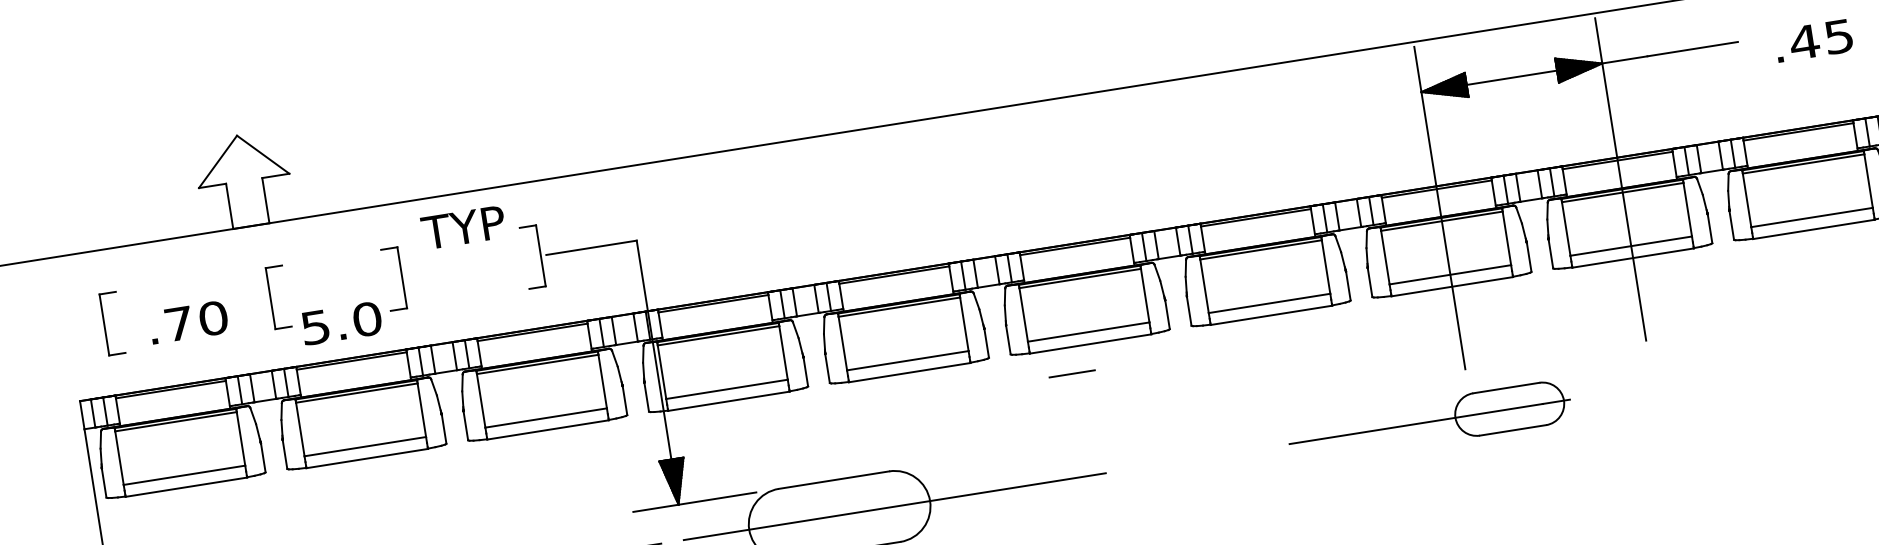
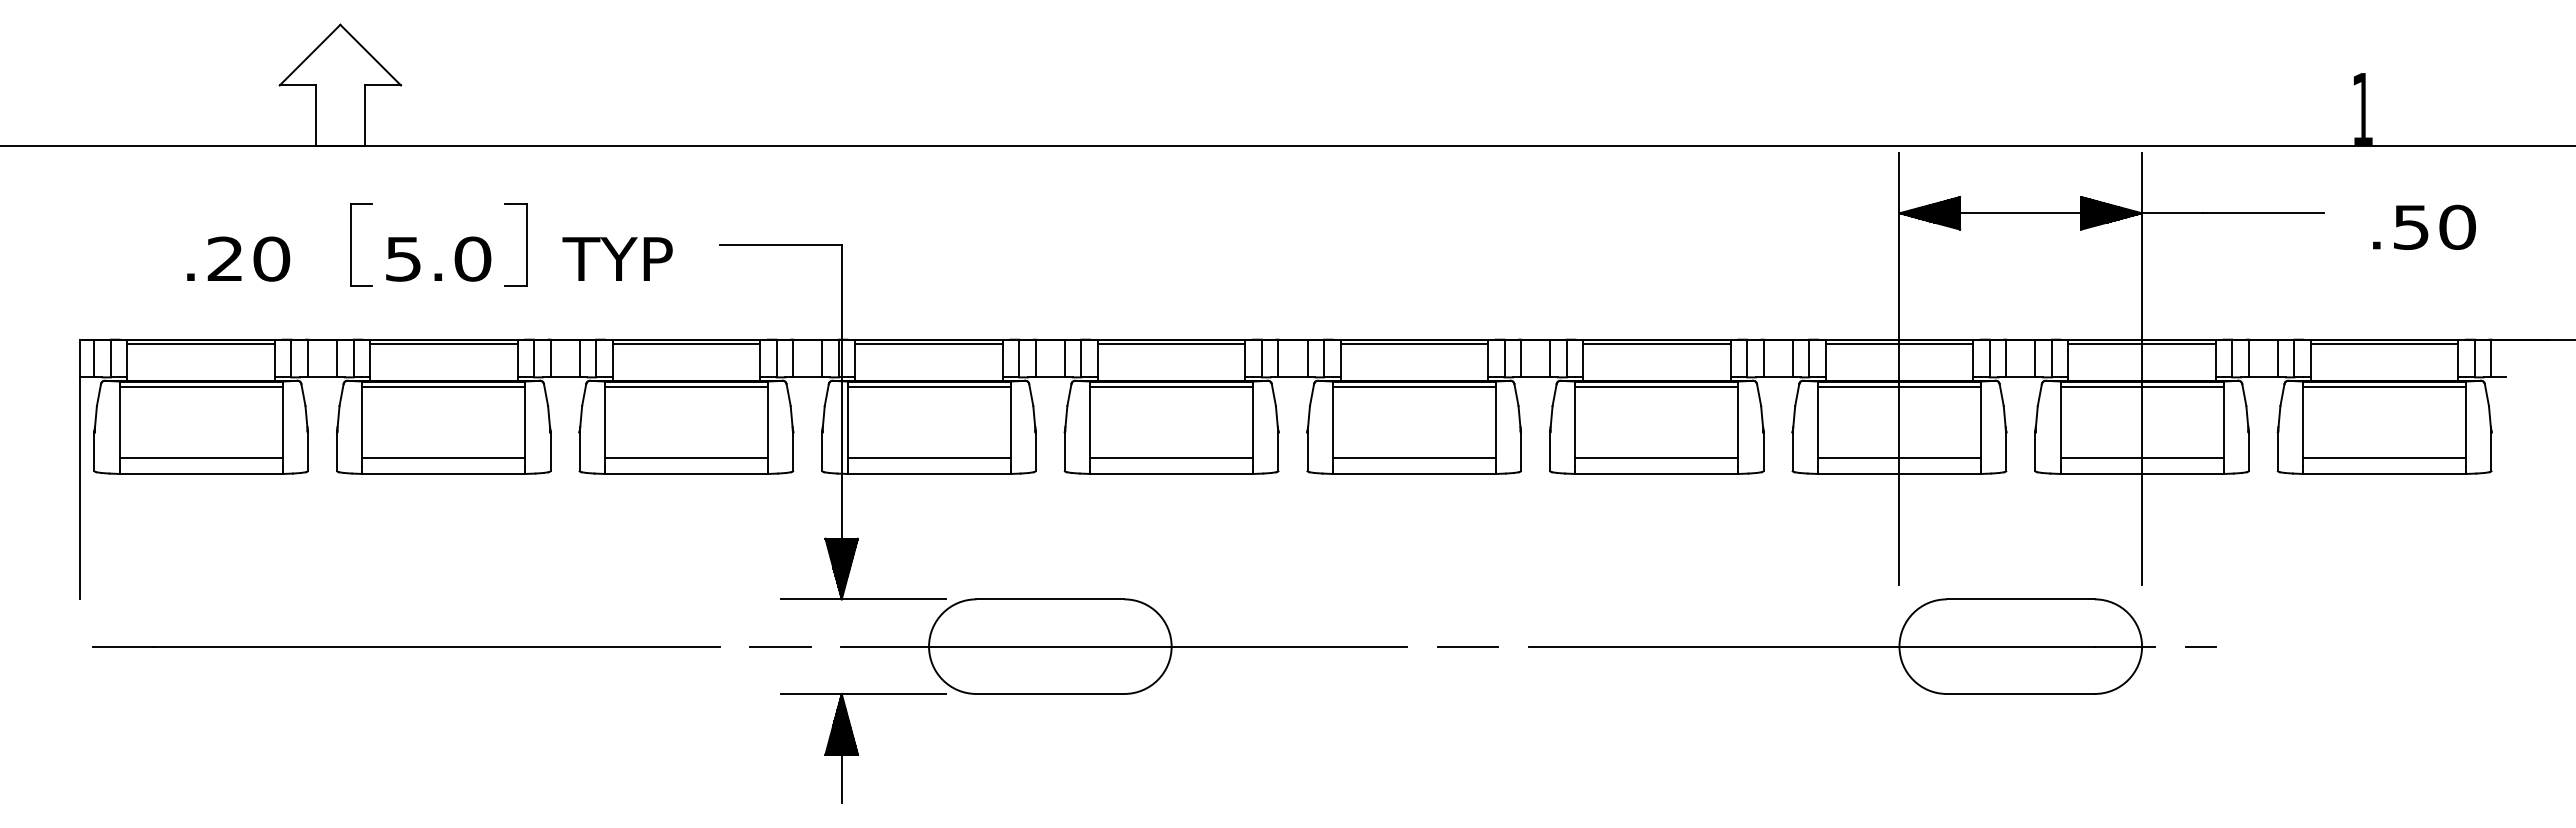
text: (1821, 38) -> (2433, 226), .45 -> .50
text: (463, 227) -> (617, 258), moved
part: (540, 255) -> (712, 244), removed
text: (341, 322) -> (438, 258), moved
text: (178, 323) -> (224, 258), .70 -> .20
part: (105, 324) -> (128, 244), removed
line: (1071, 373) -> (1467, 646), moved
line: (1696, 379) -> (2200, 646), added
part: (1429, 421) -> (1841, 646), size x1.67

